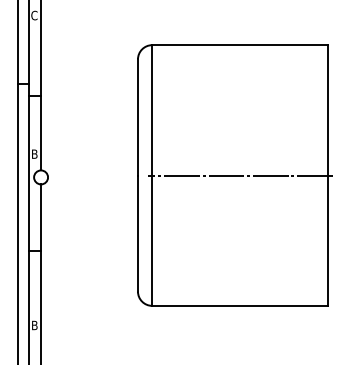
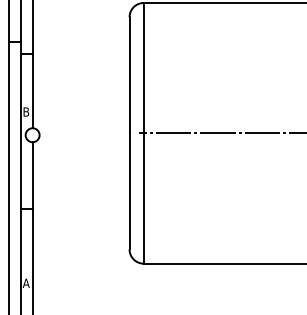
text: (34, 325) -> (26, 283), B -> A

